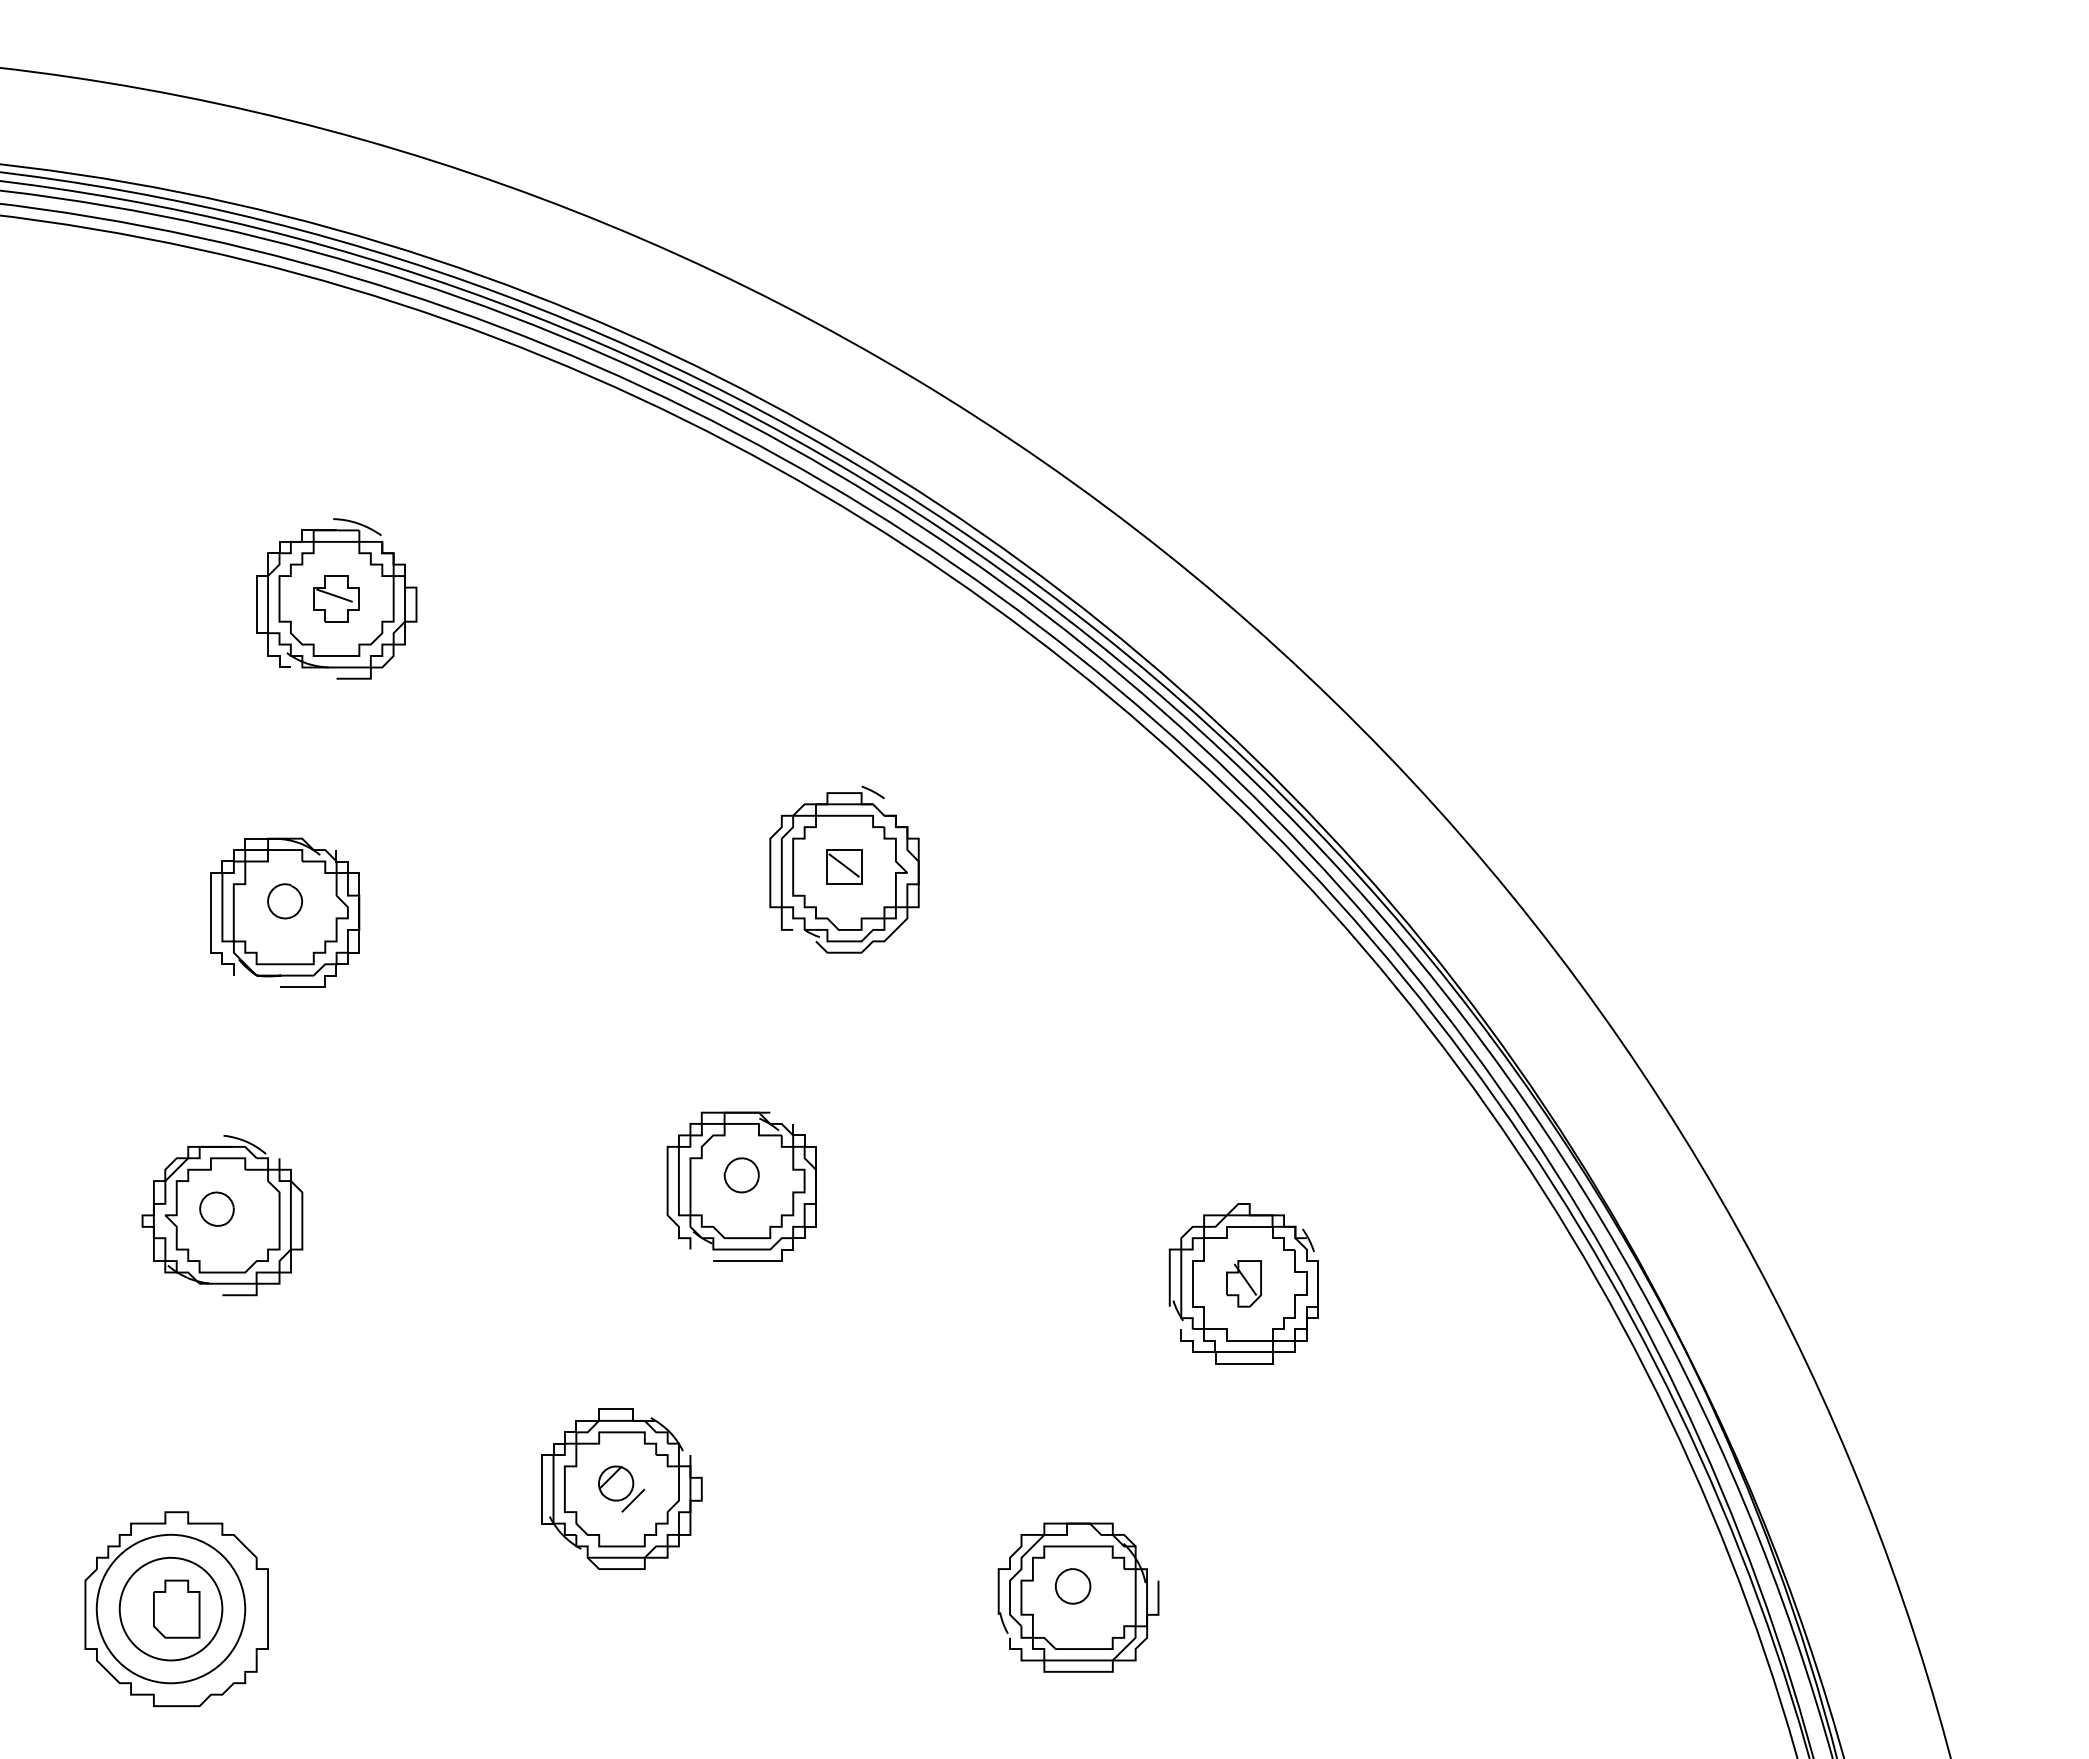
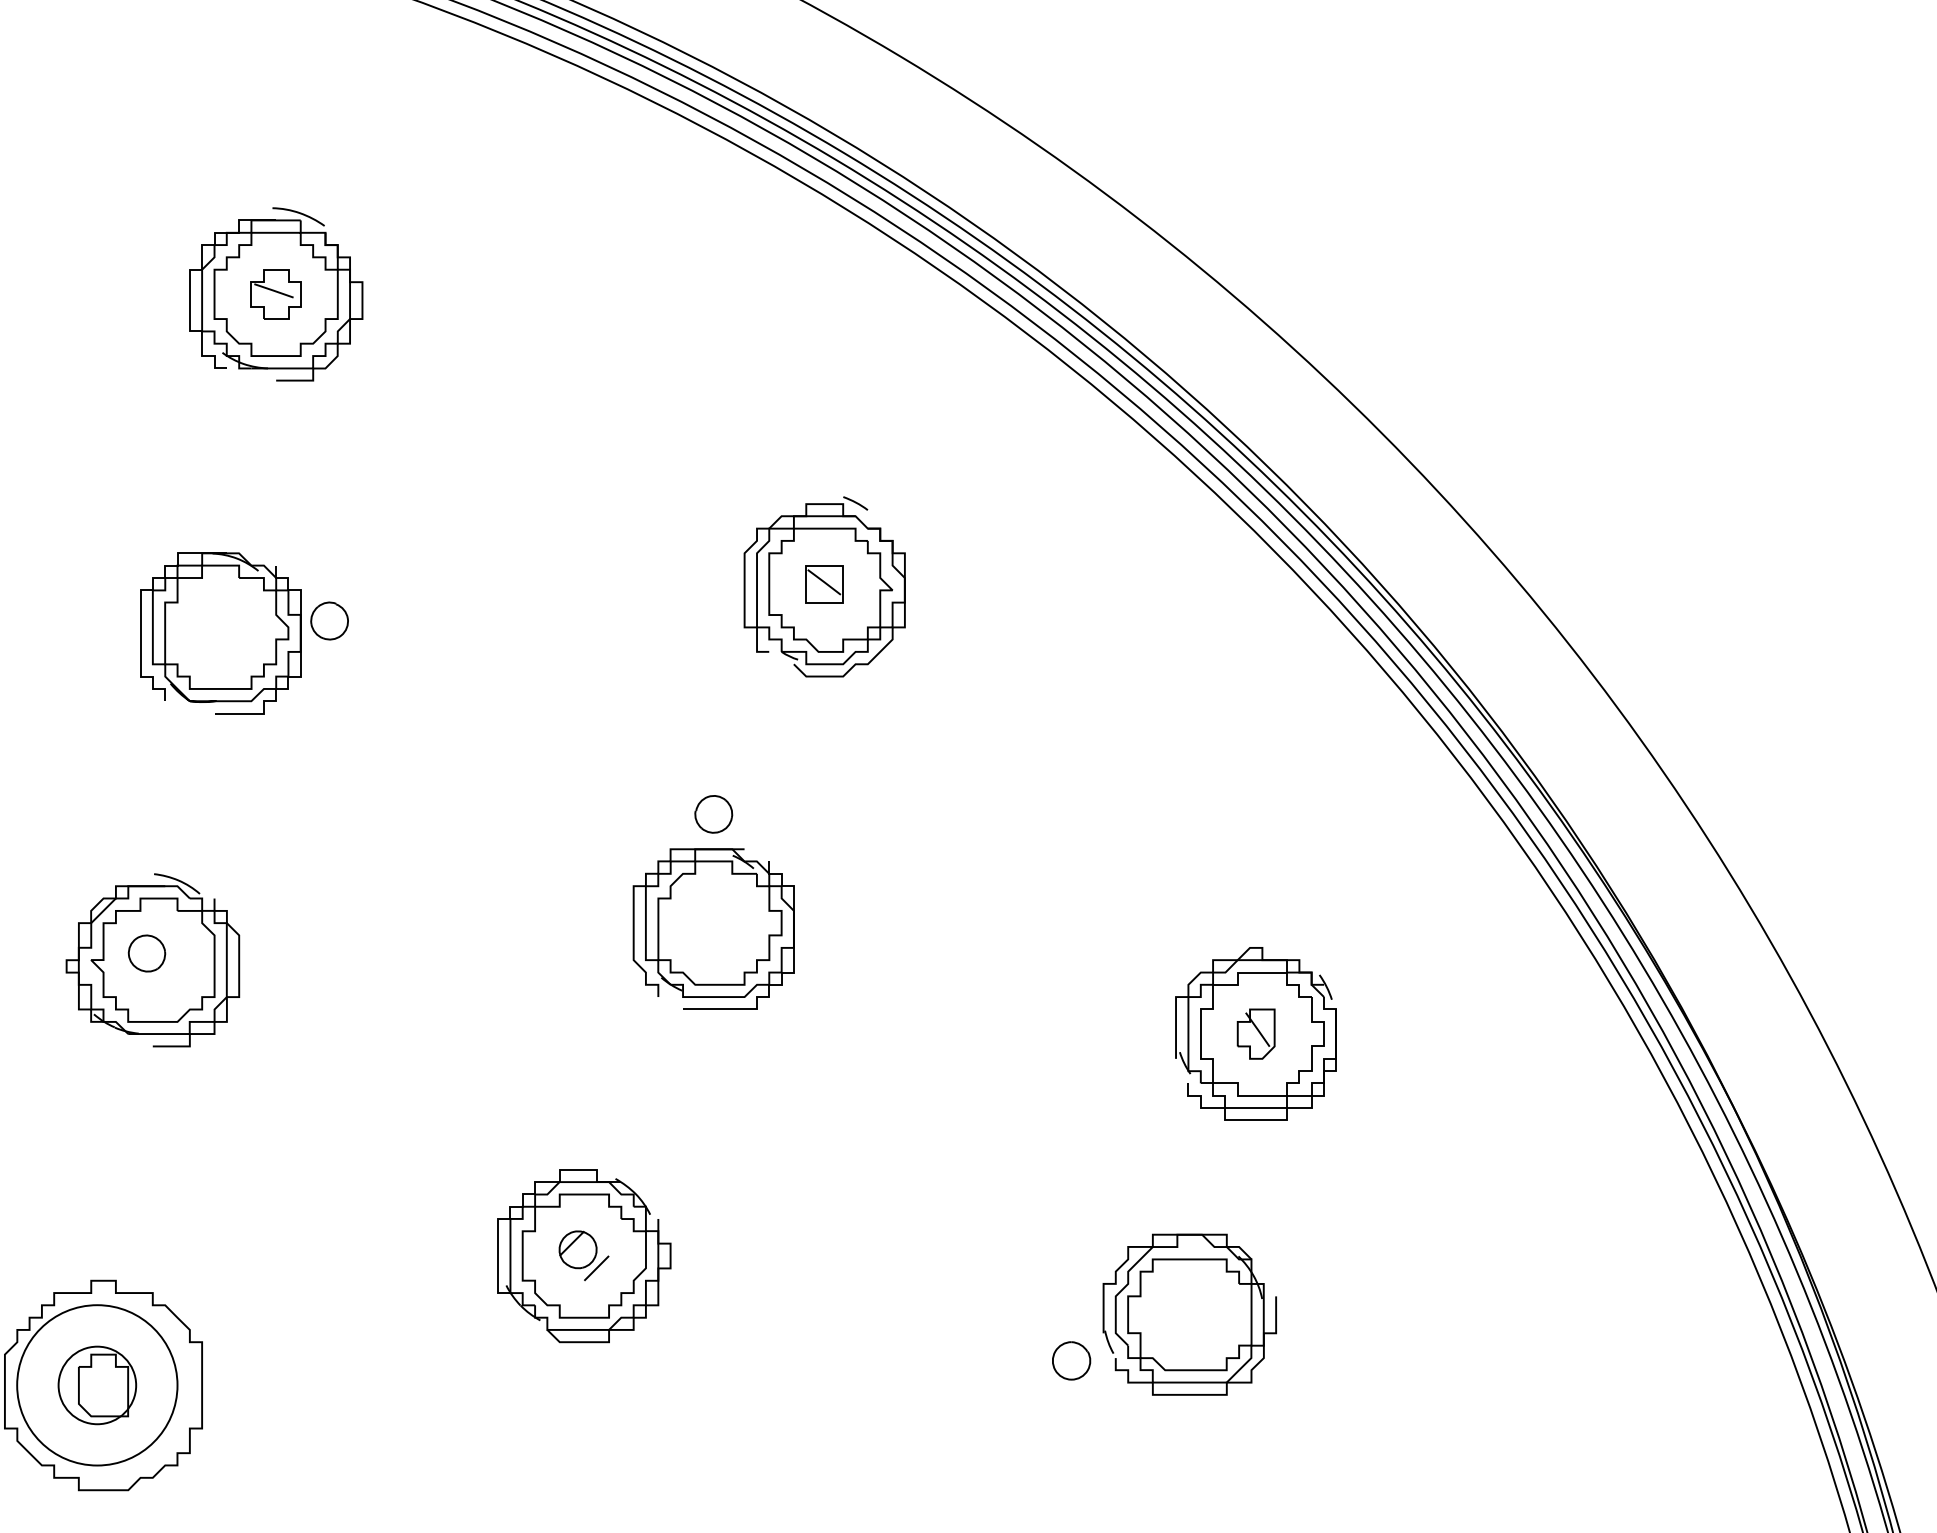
part: (285, 901) -> (330, 621), moved
part: (741, 1175) -> (713, 814), moved
part: (1078, 1597) -> (1189, 1314), moved
circle: (170, 1608) -> (96, 1384), size x0.7

